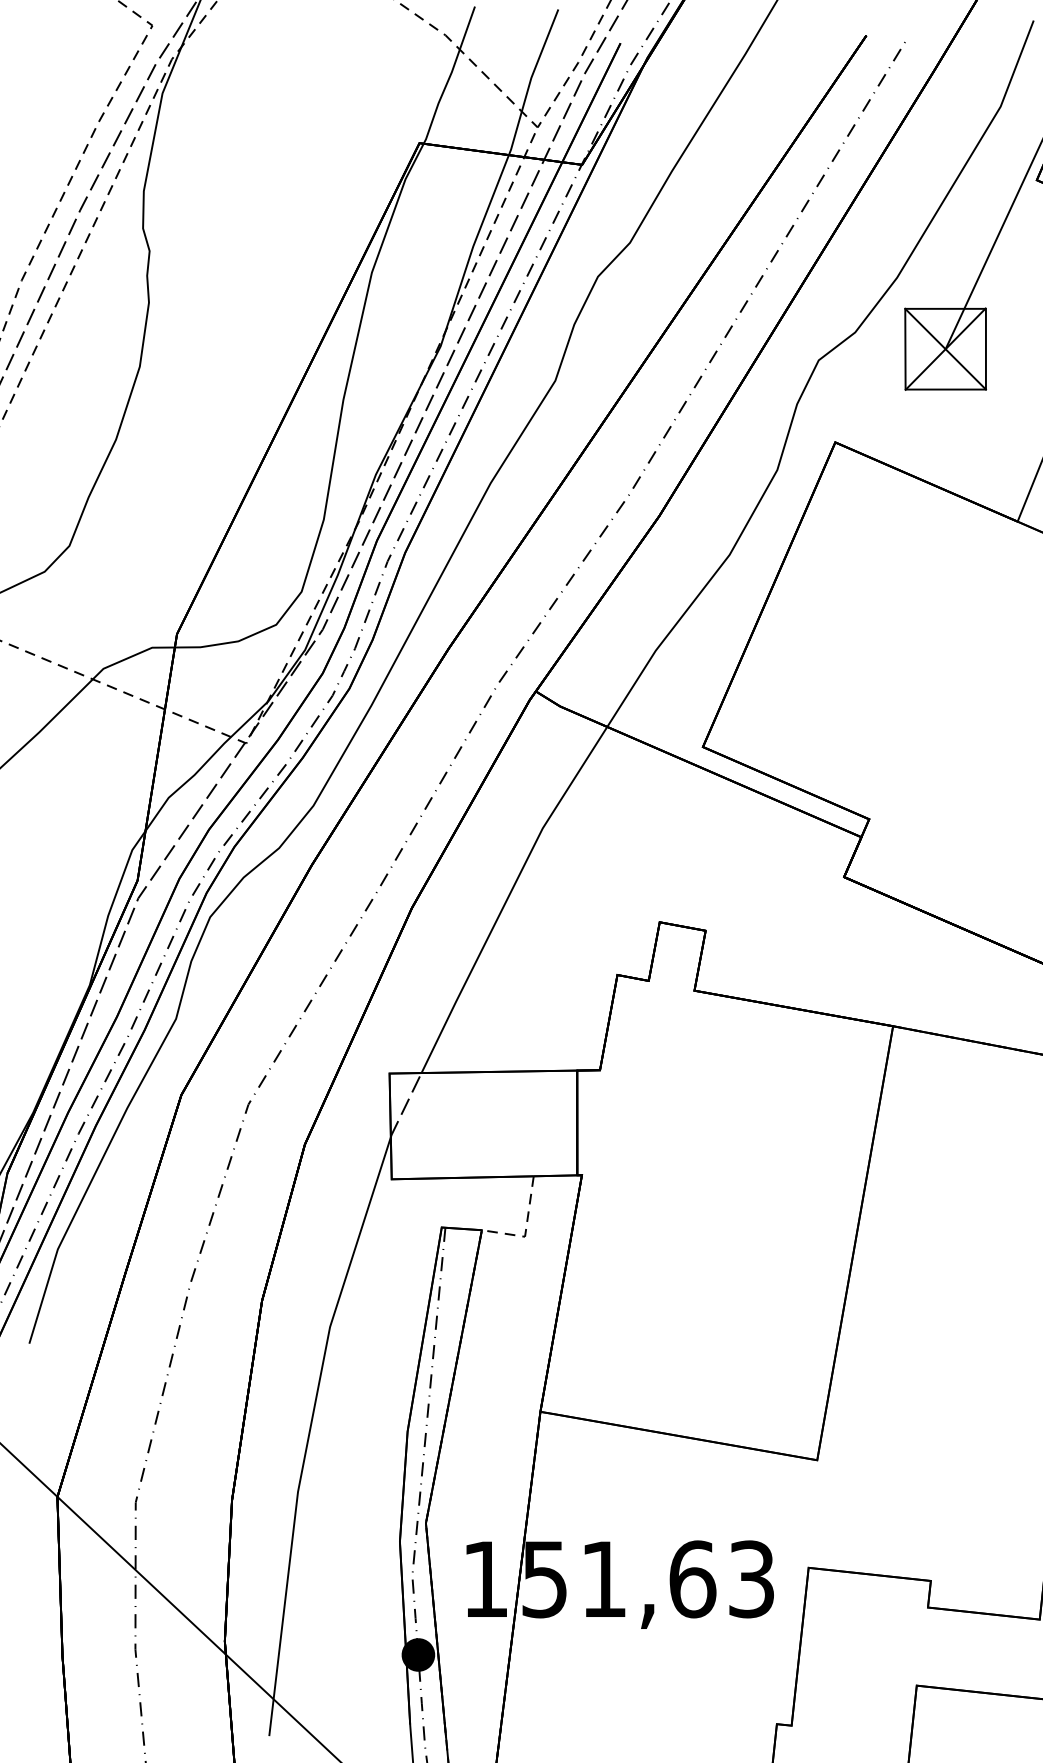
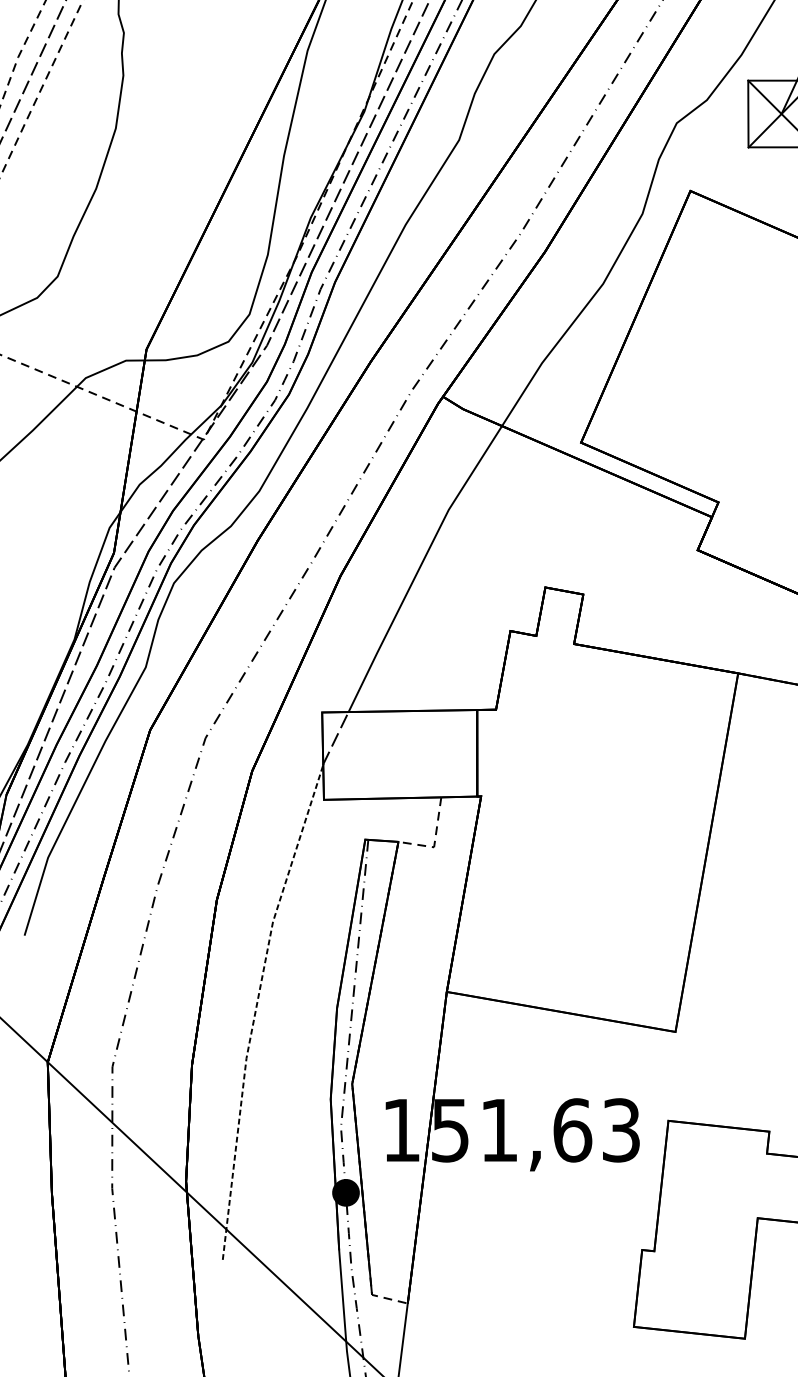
line: (309, 1431) -> (256, 1008), solid -> dashed

